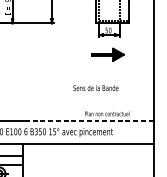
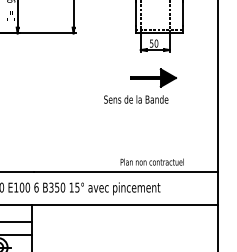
text: (96, 88) -> (136, 99), moved
line: (88, 121) -> (125, 172), dashed -> solid

